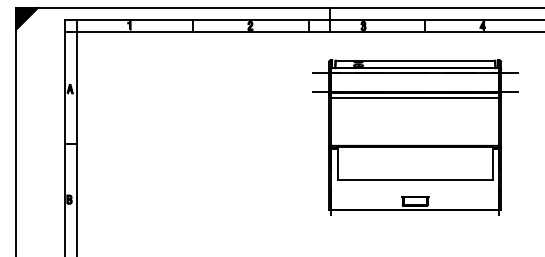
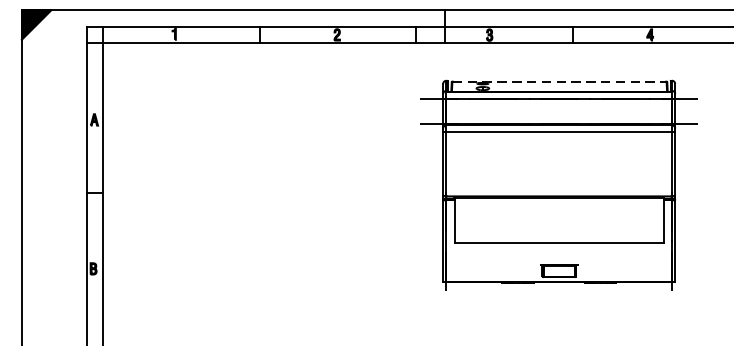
line: (415, 60) -> (559, 81), solid -> dashed

